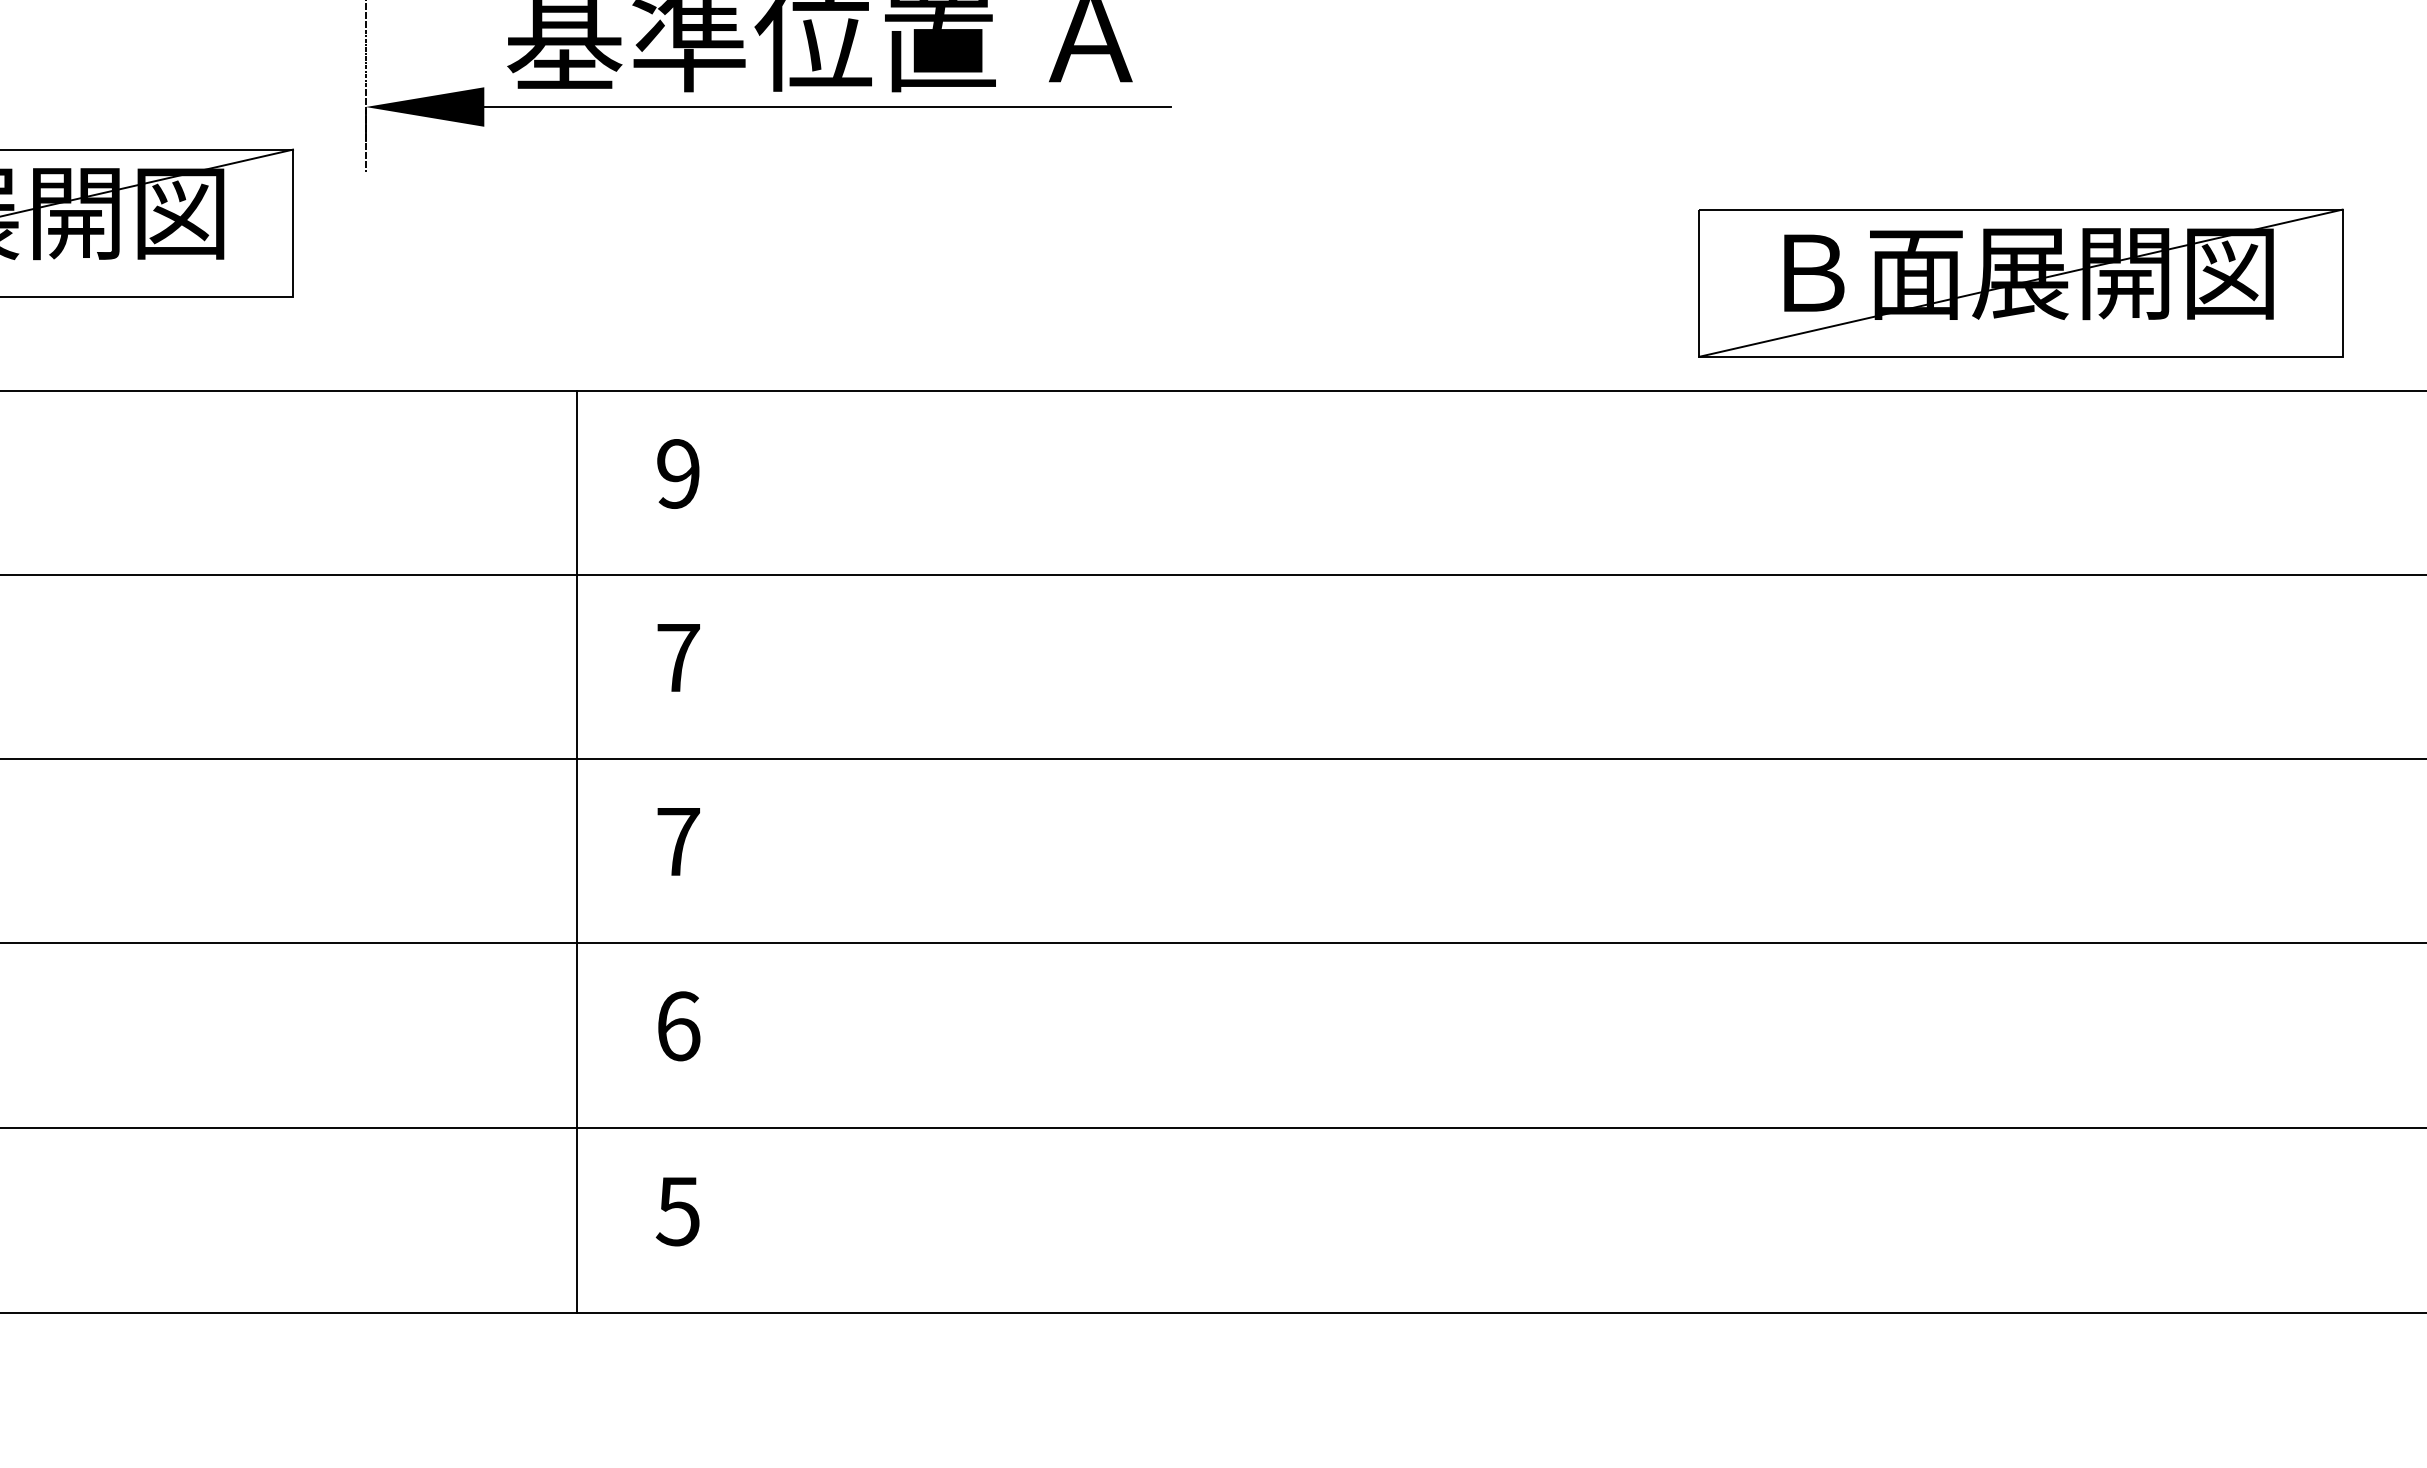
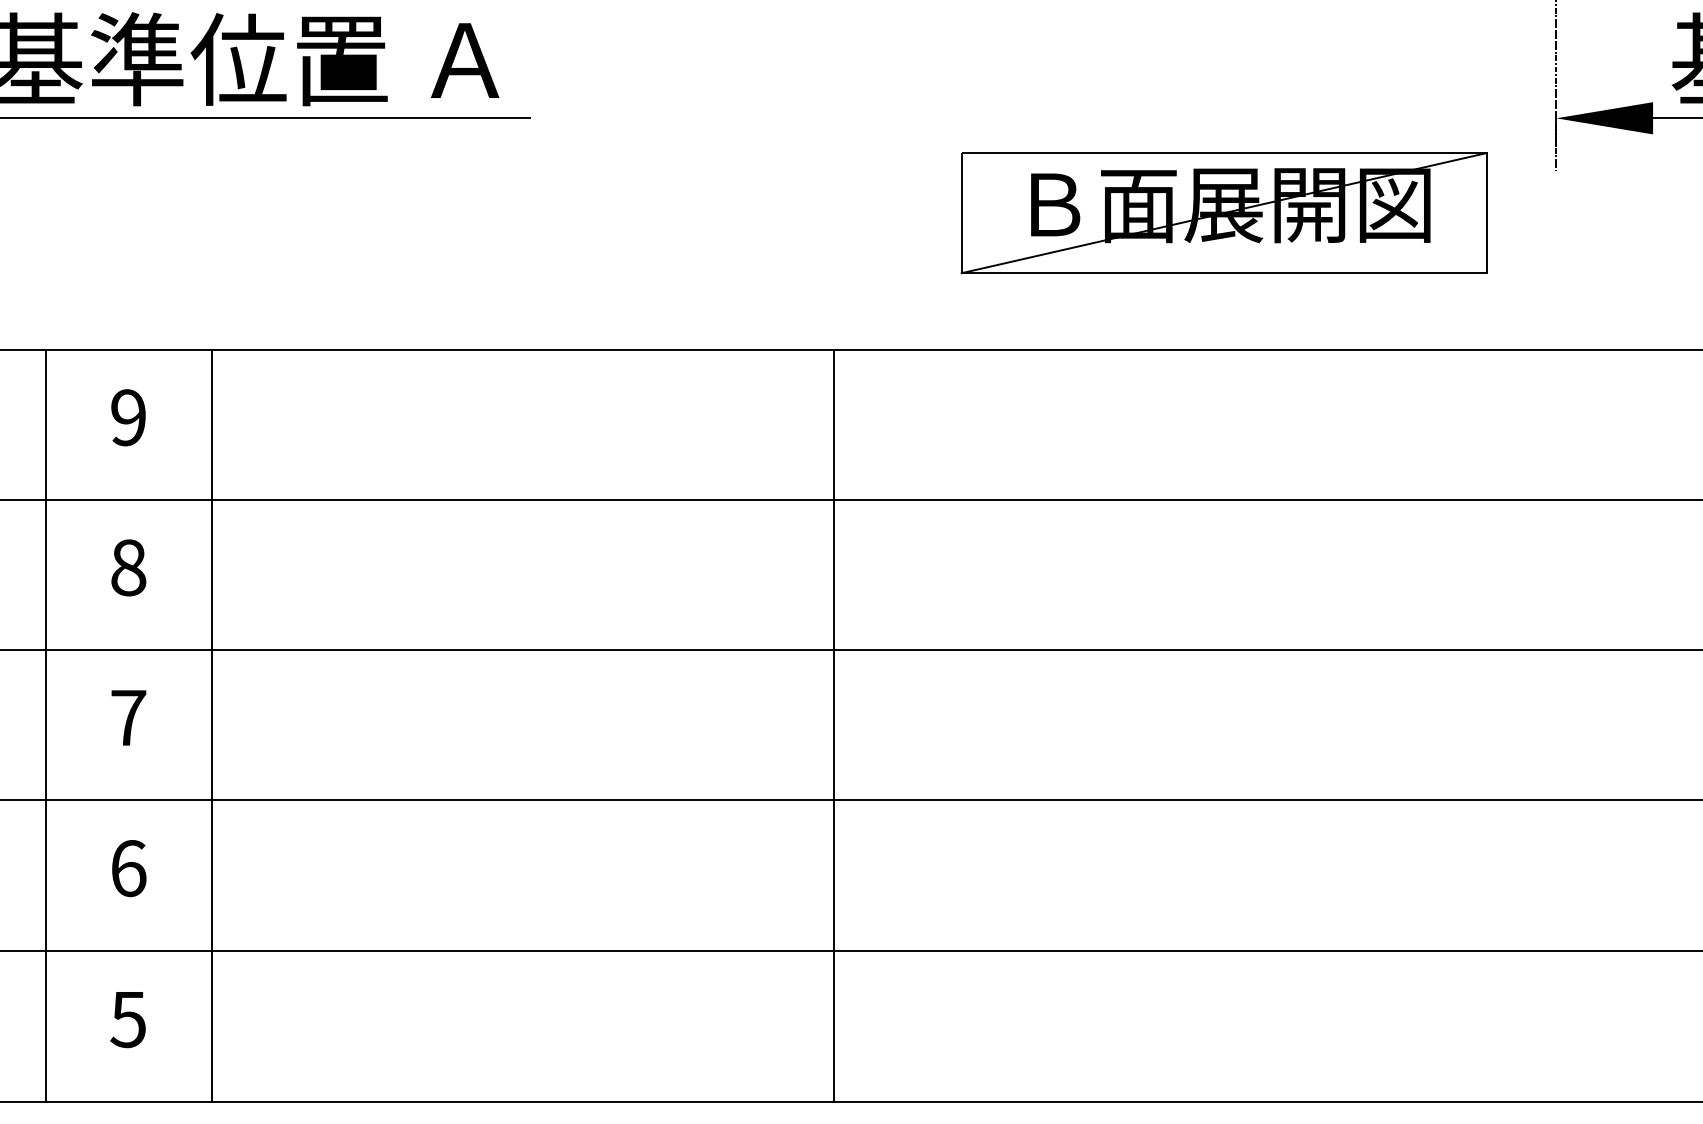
part: (2020, 282) -> (1223, 212), moved
text: (678, 657) -> (128, 567), 7 -> 8
line: (780, 851) -> (211, 725), added
line: (1542, 851) -> (833, 725), added

